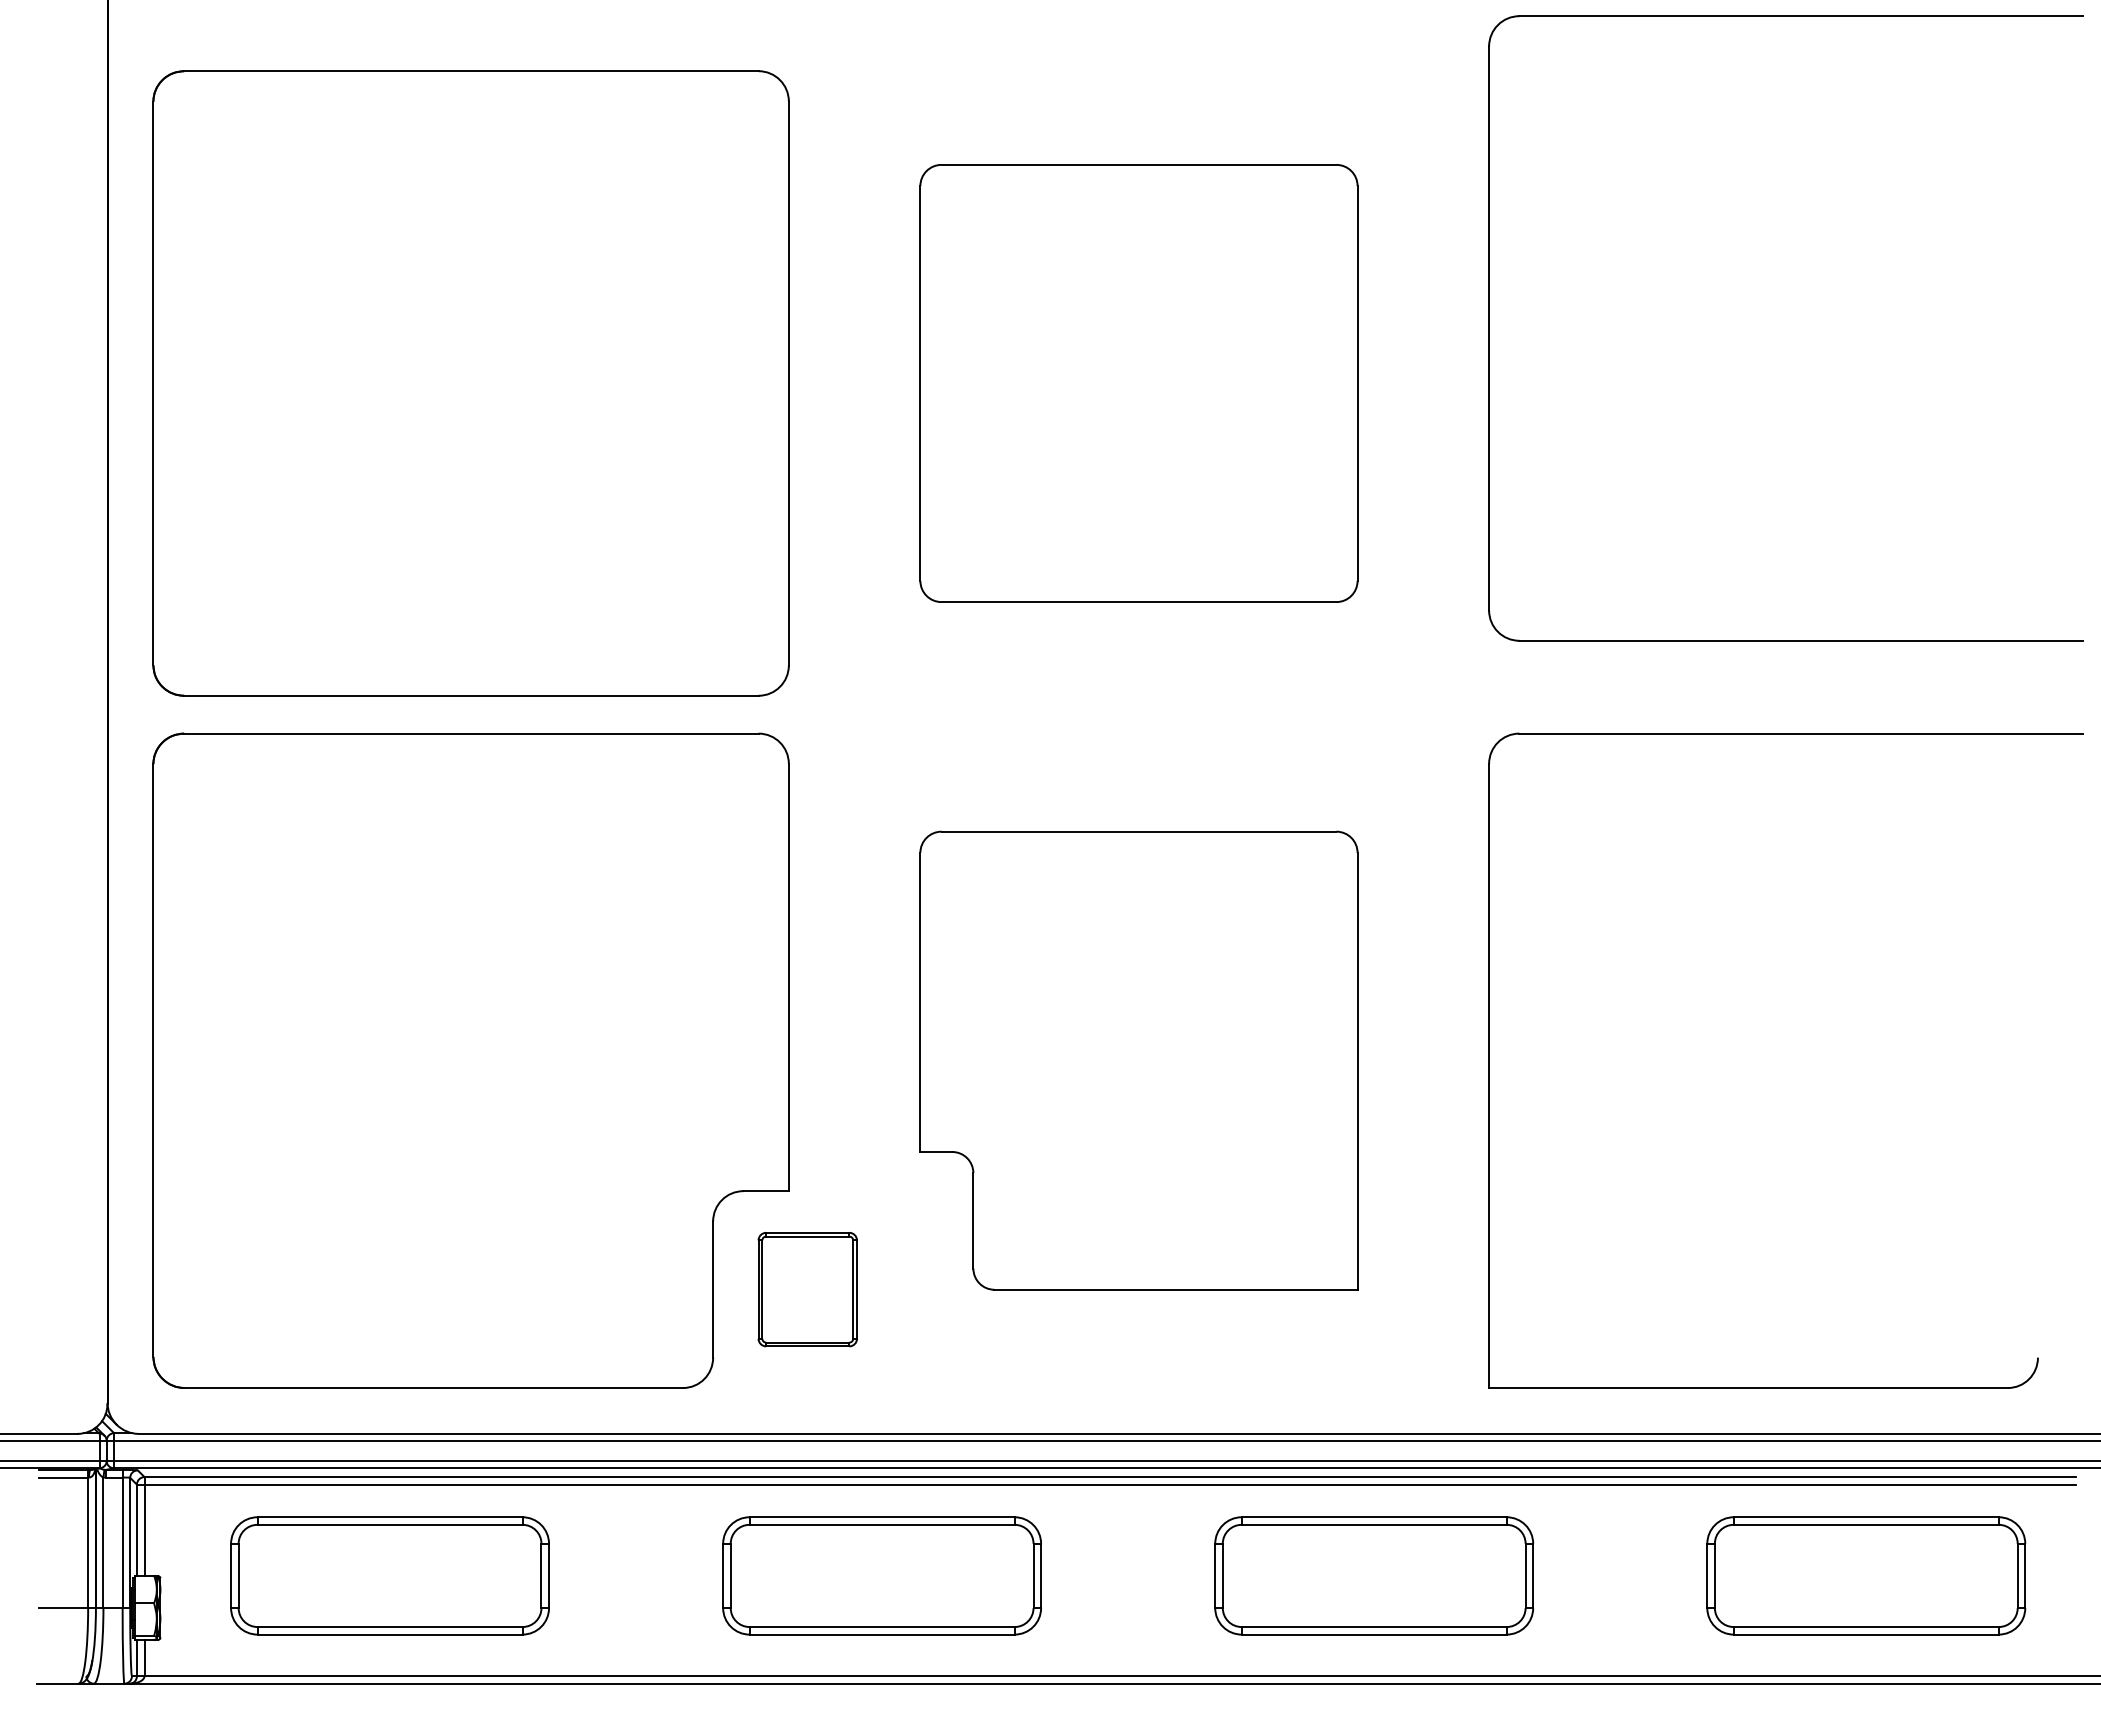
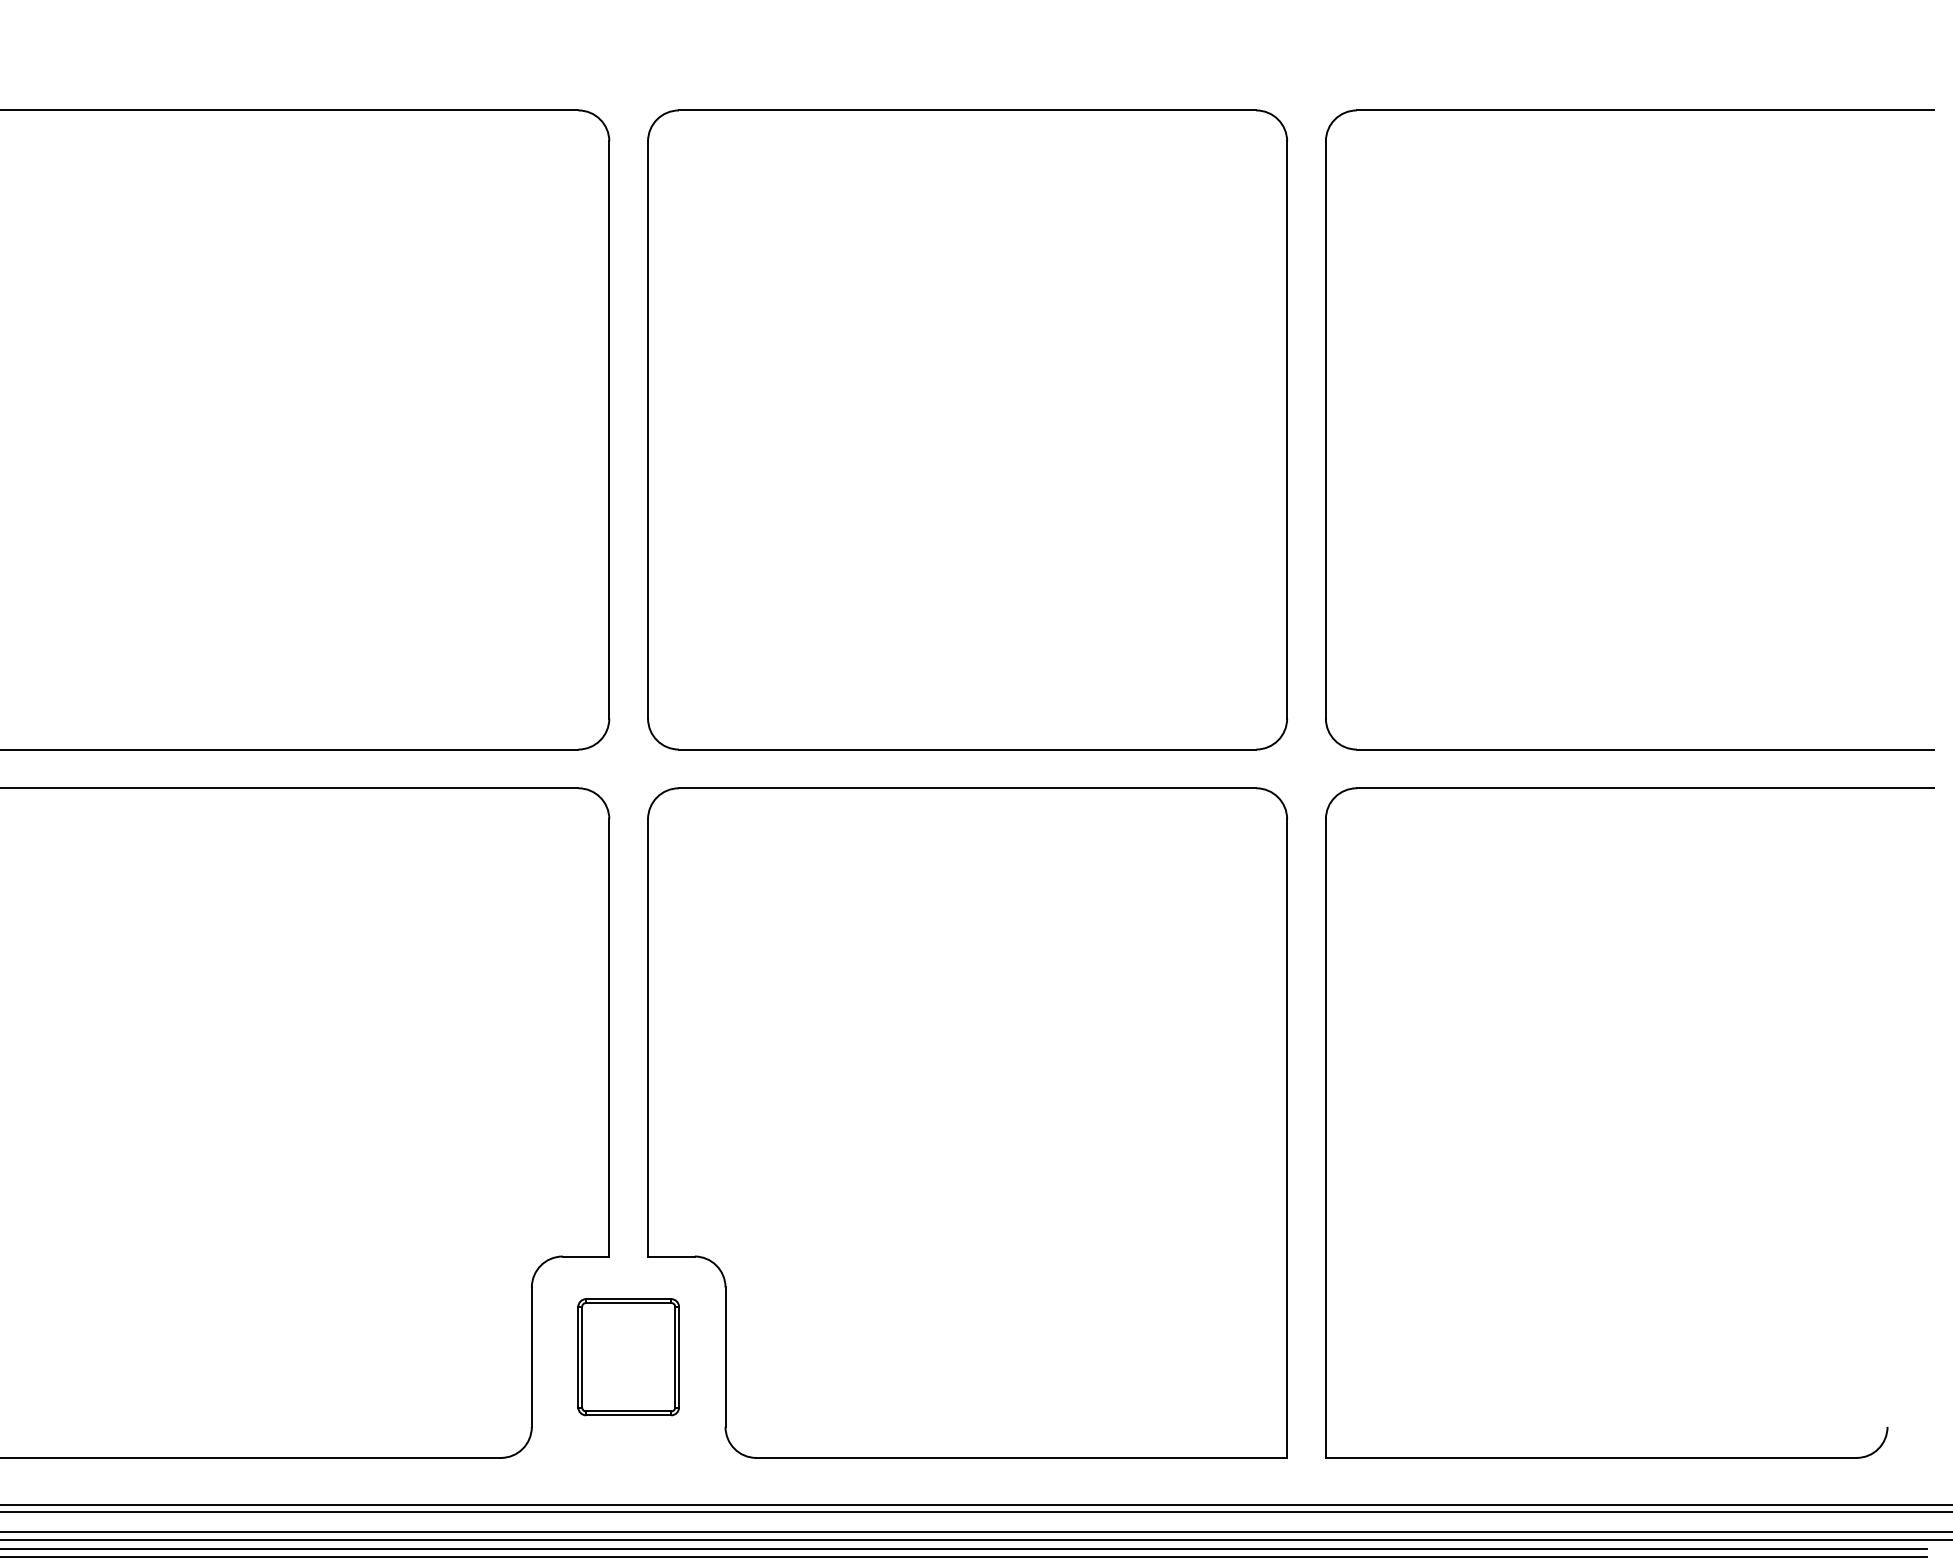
part: (1489, 328) -> (1326, 430), moved
part: (1138, 383) -> (967, 430), size x1.43
part: (1138, 1060) -> (967, 1122), size x1.43

